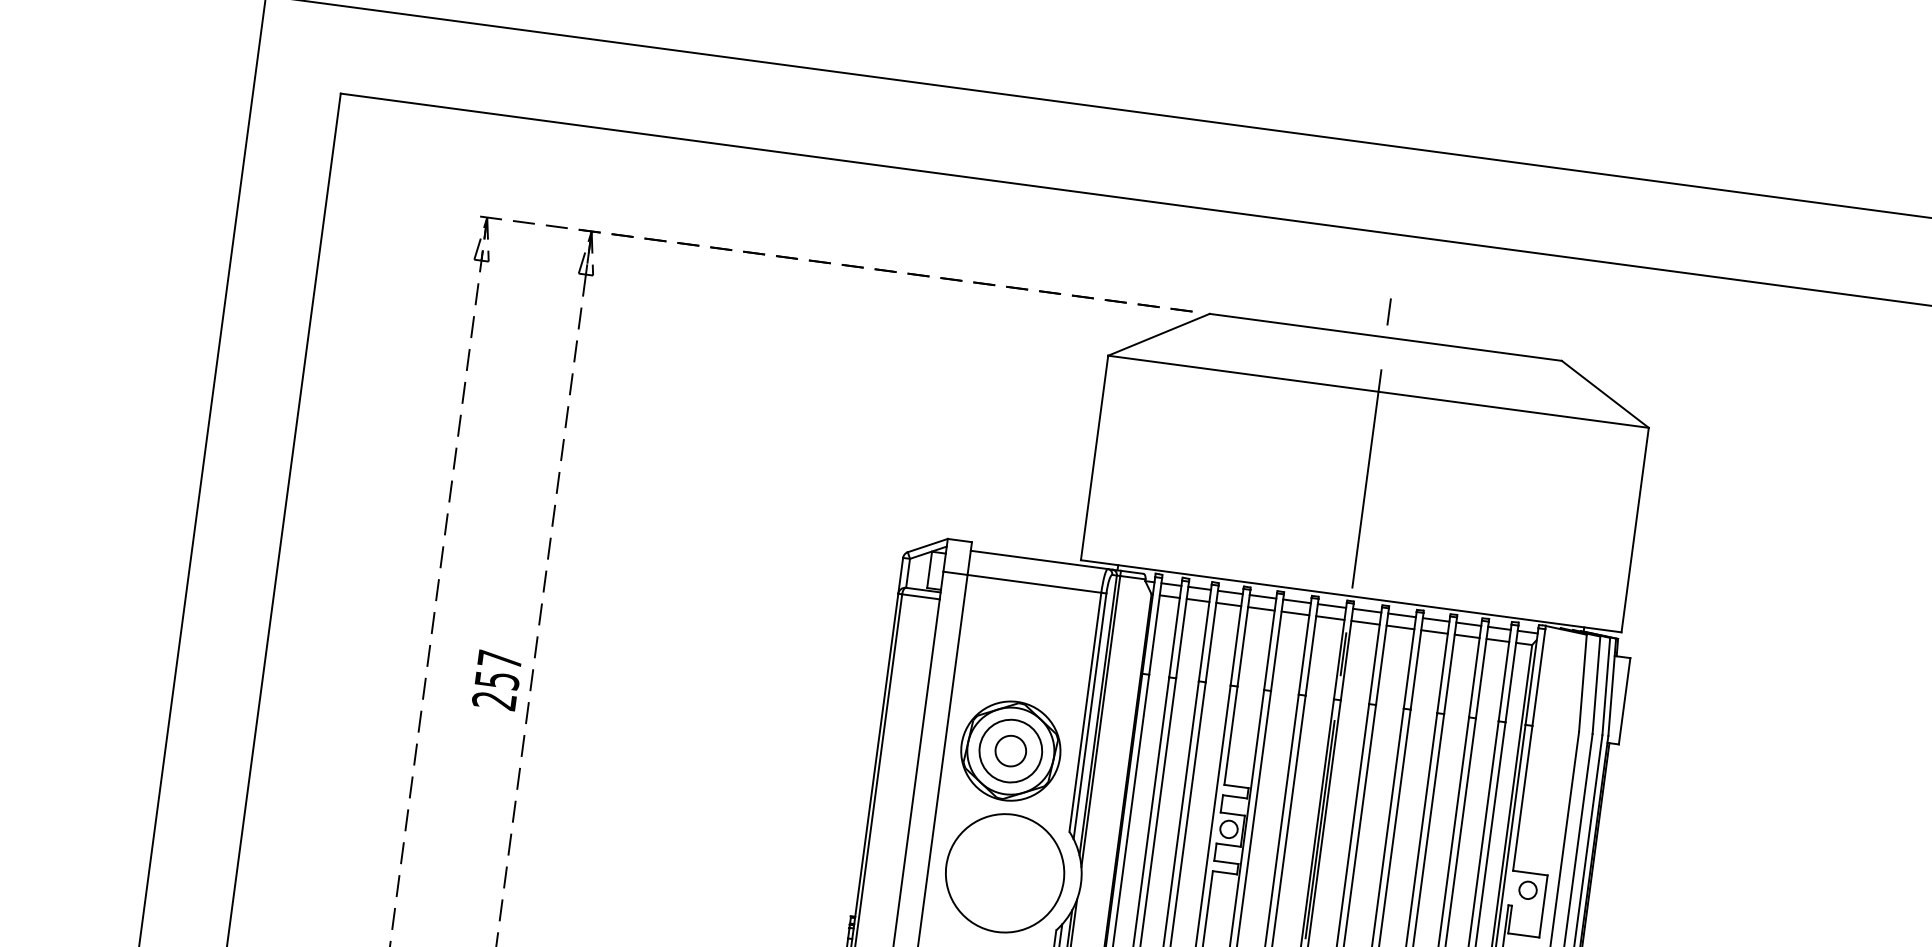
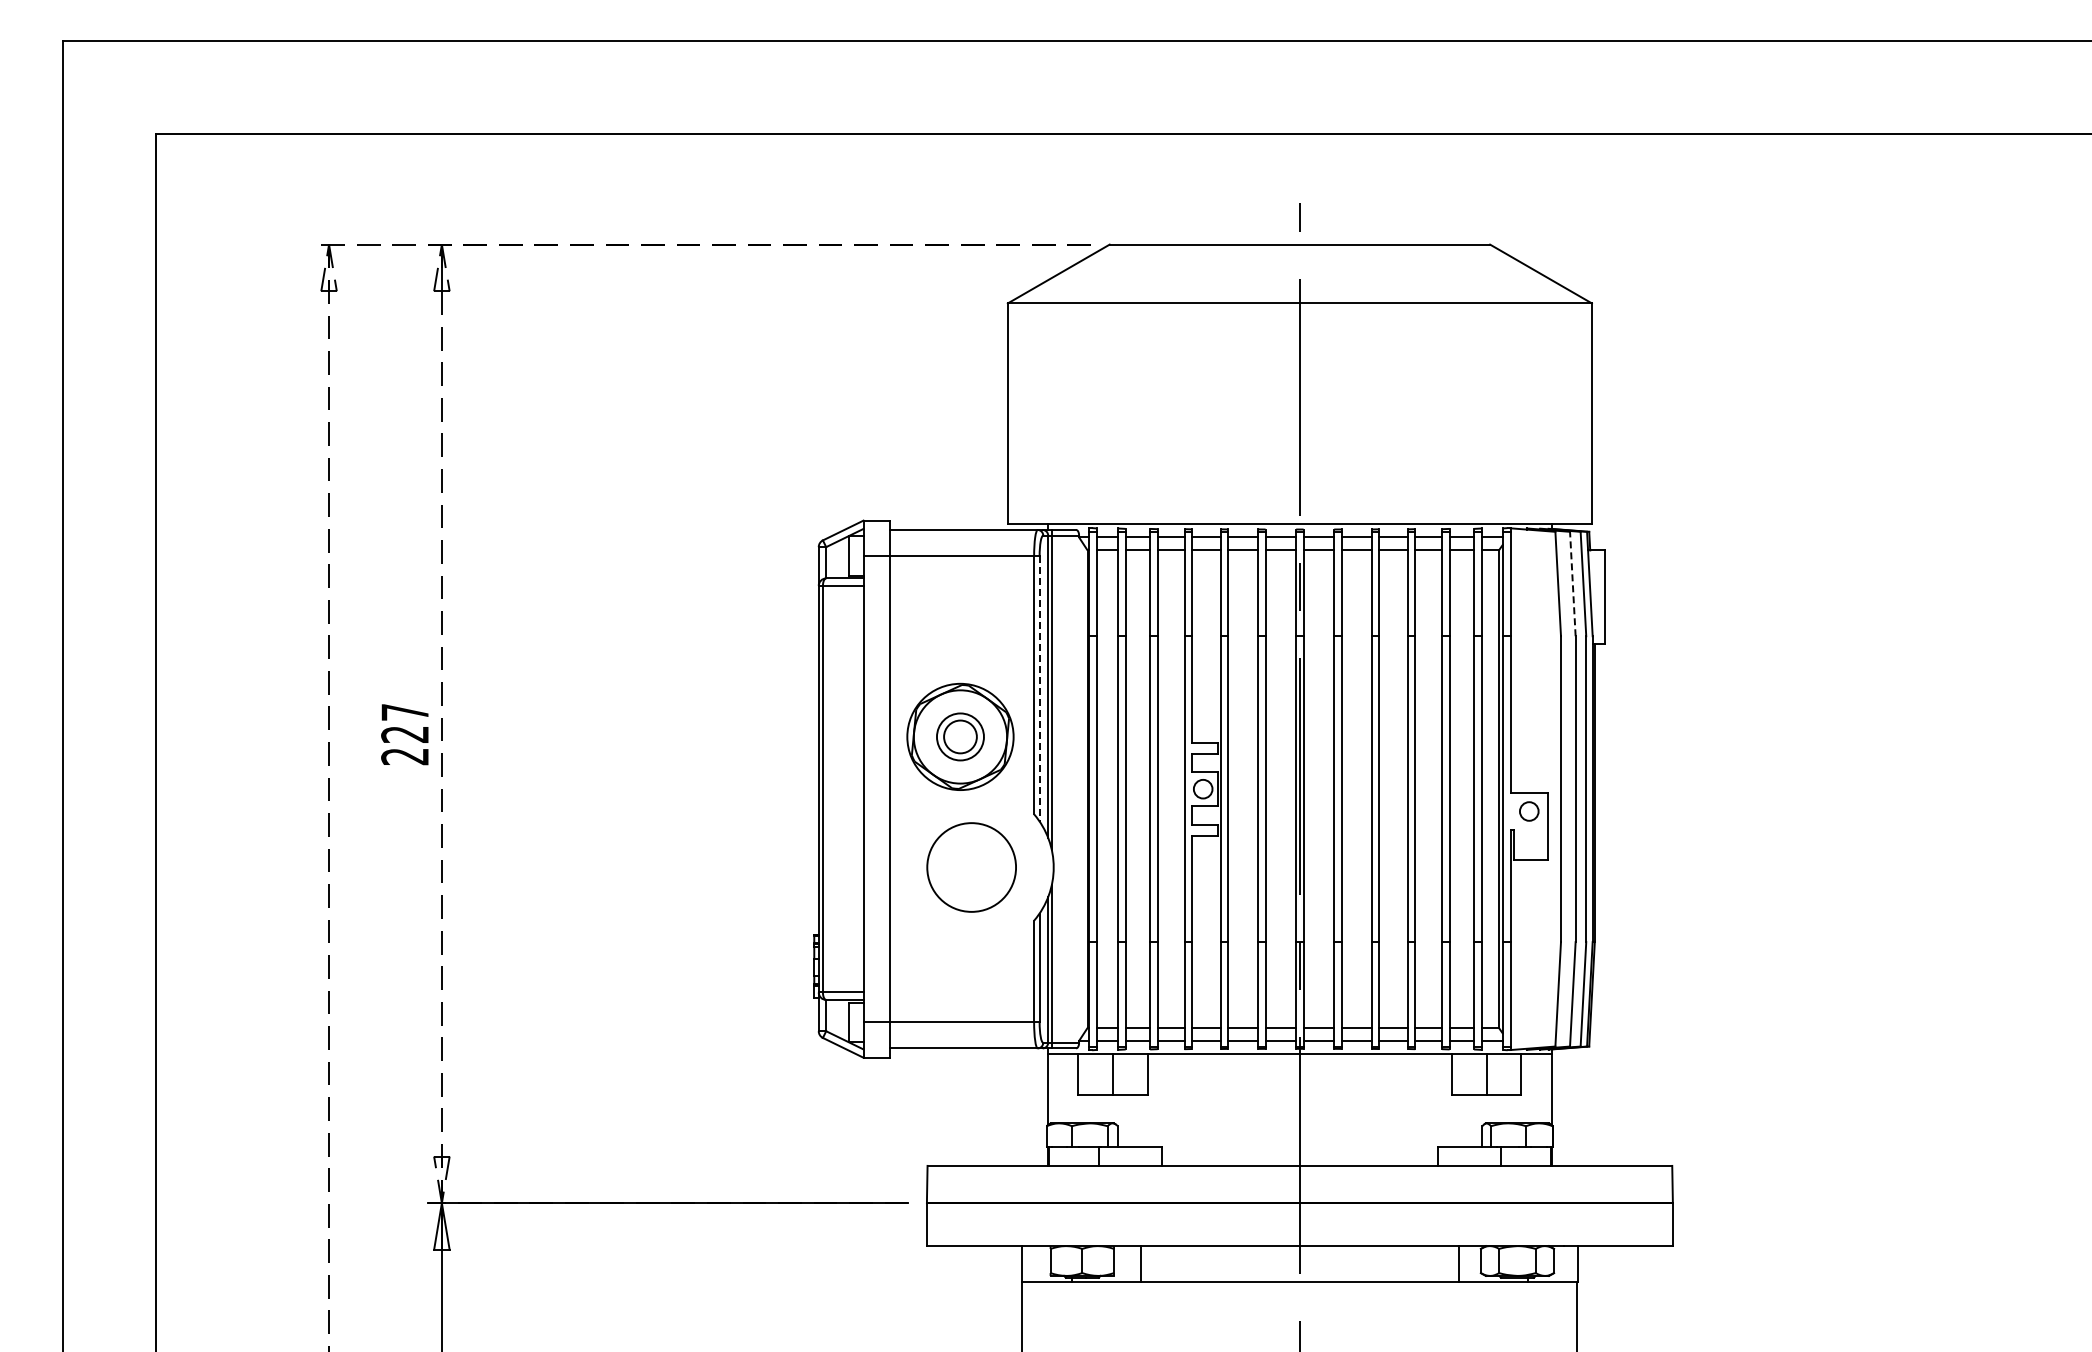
text: (497, 680) -> (405, 734), 257 -> 227
line: (1596, 684) -> (1572, 583), solid -> dashed
line: (1089, 716) -> (1039, 688), solid -> dashed
circle: (1010, 750) -> (960, 736), size x0.7
circle: (1004, 873) -> (971, 867), size x0.7

